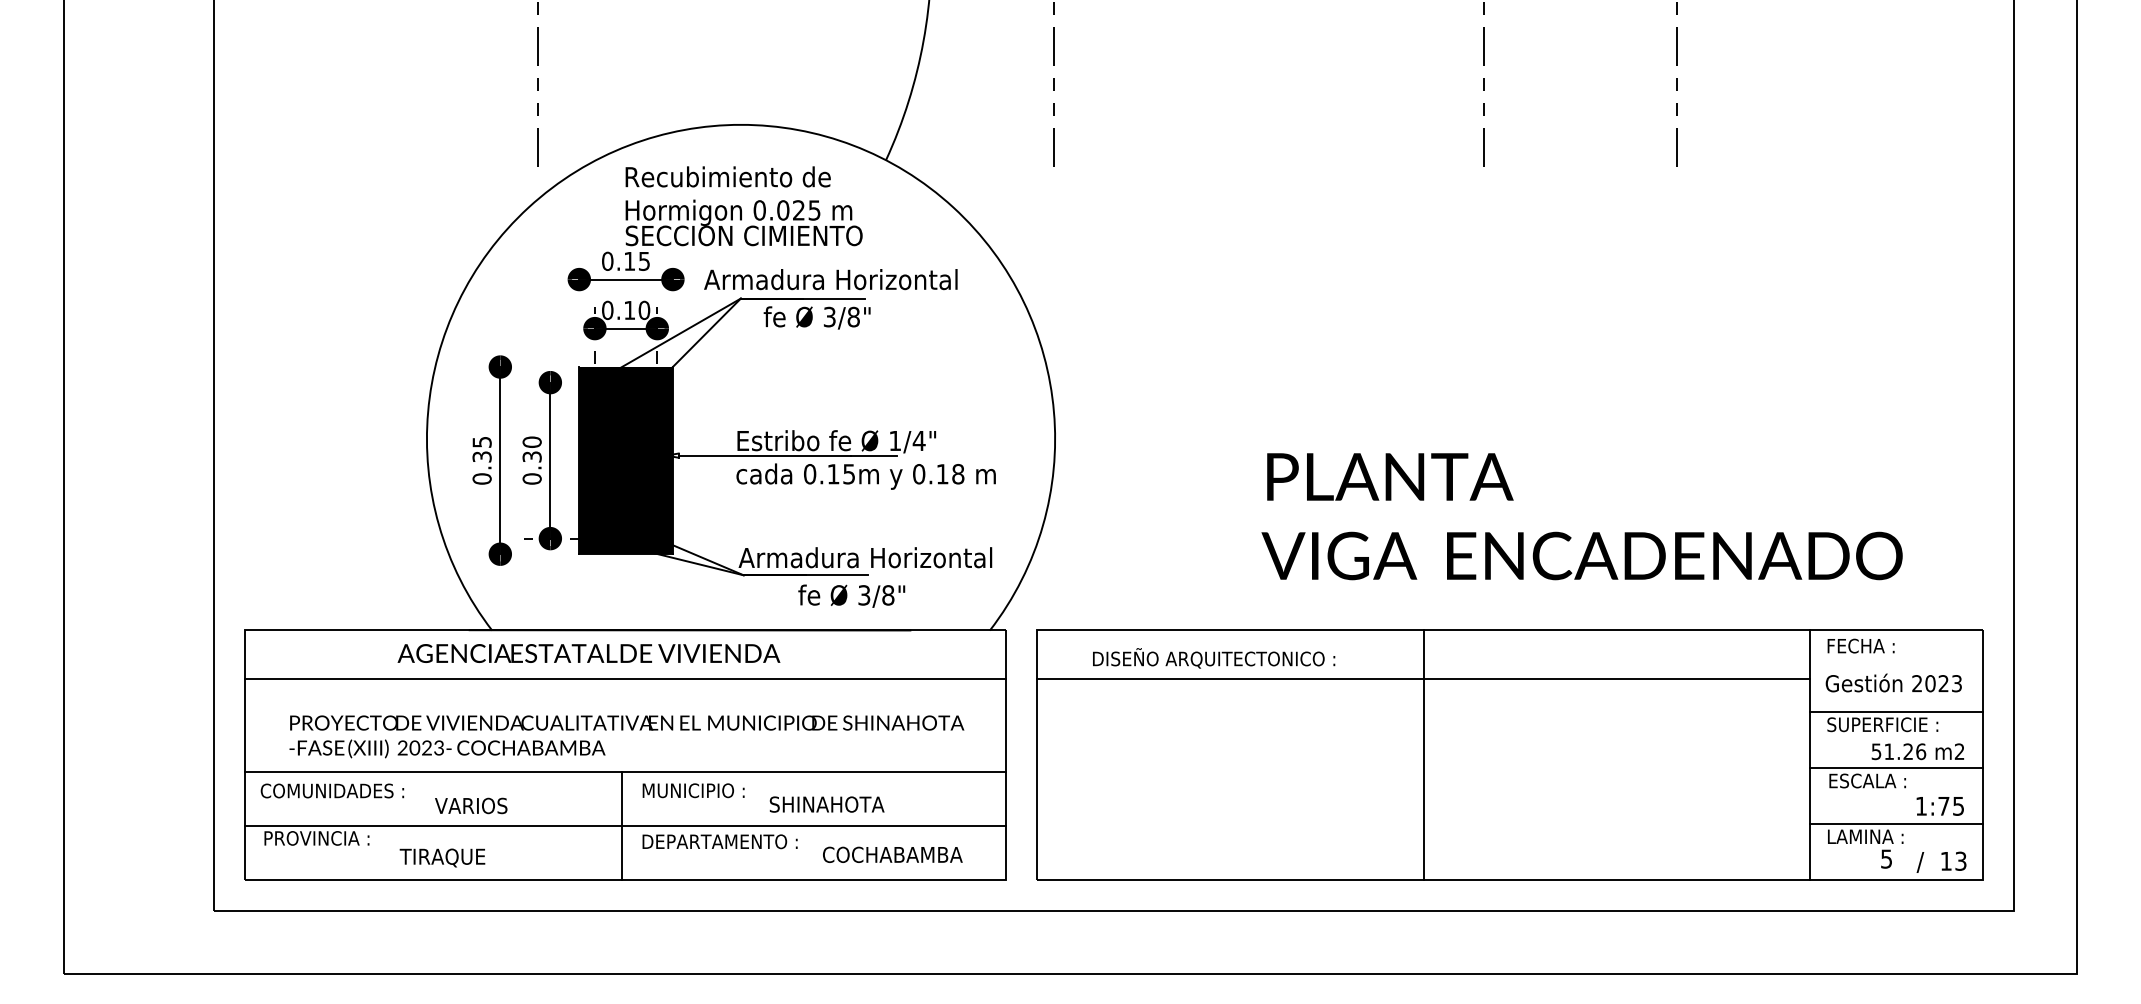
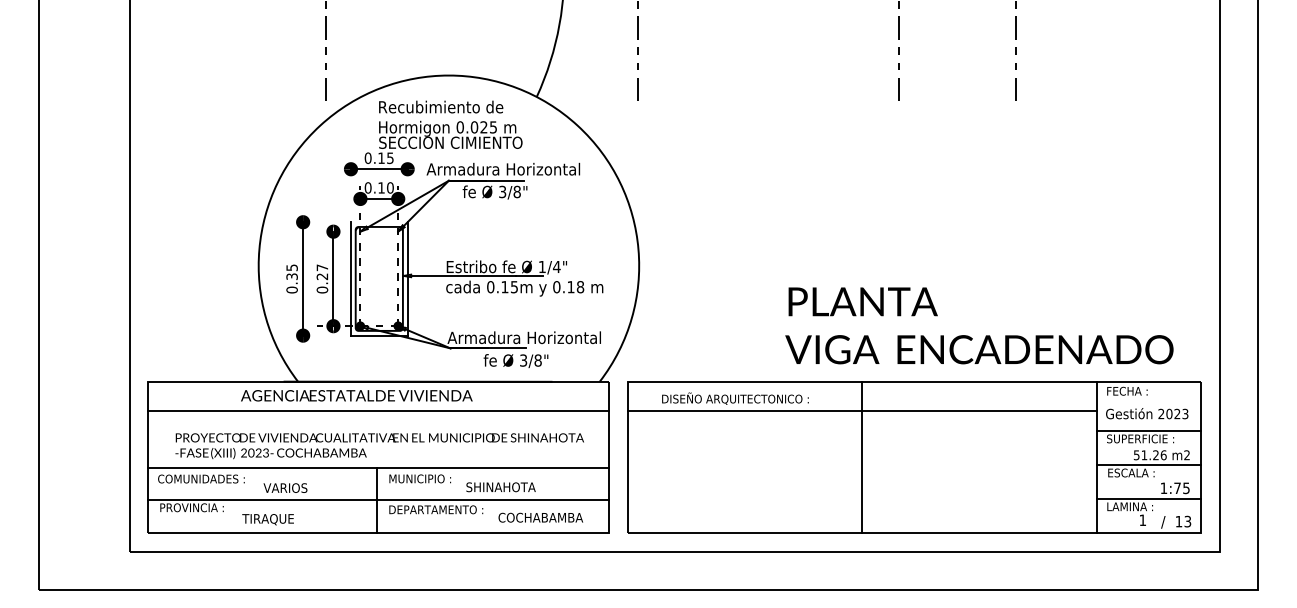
text: (532, 448) -> (322, 271), 0.30 -> 0.27
fill: (624, 459) -> (378, 278), removed
text: (1582, 516) -> (979, 325), moved
text: (1886, 859) -> (1142, 520), 5 -> 1

